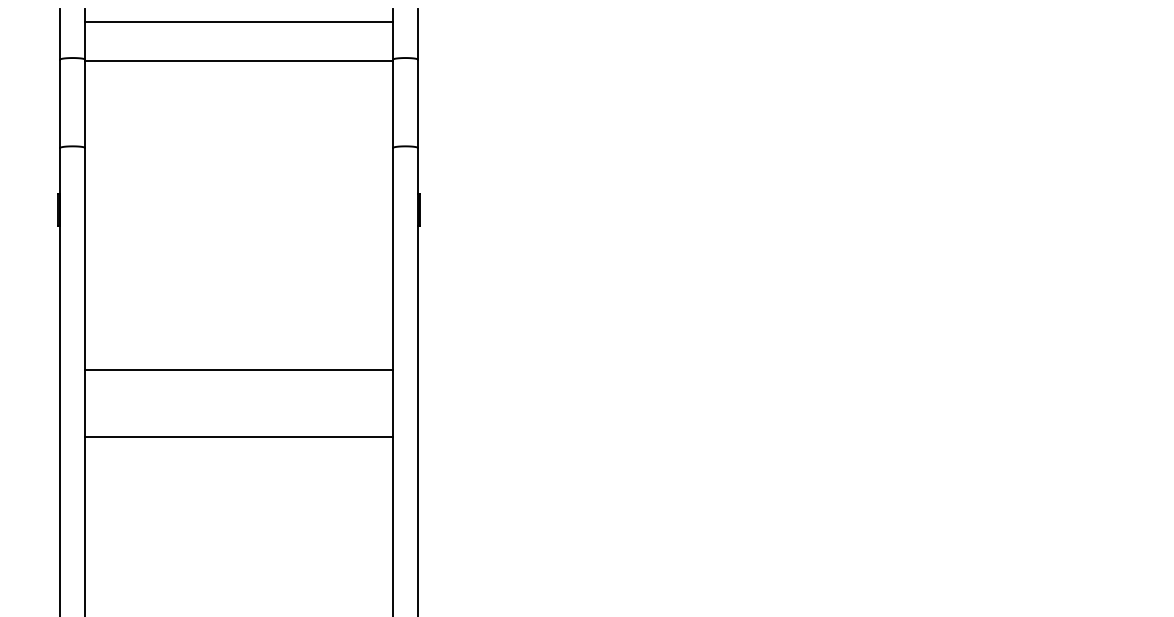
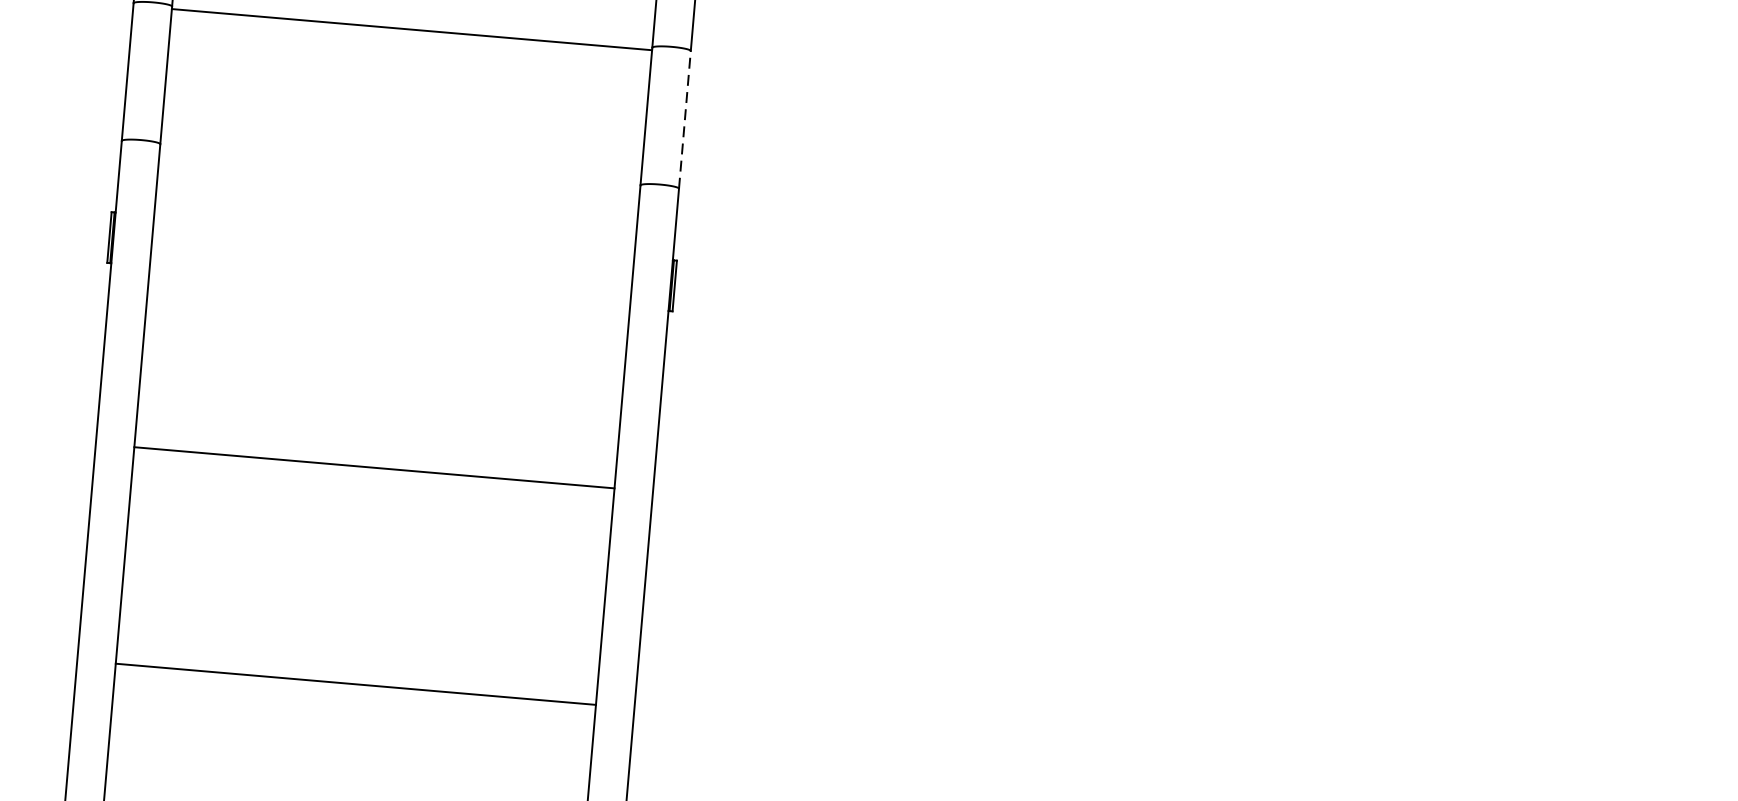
line: (417, 103) -> (684, 119), solid -> dashed
line: (239, 370) -> (375, 468), moved
line: (239, 437) -> (356, 684), moved

